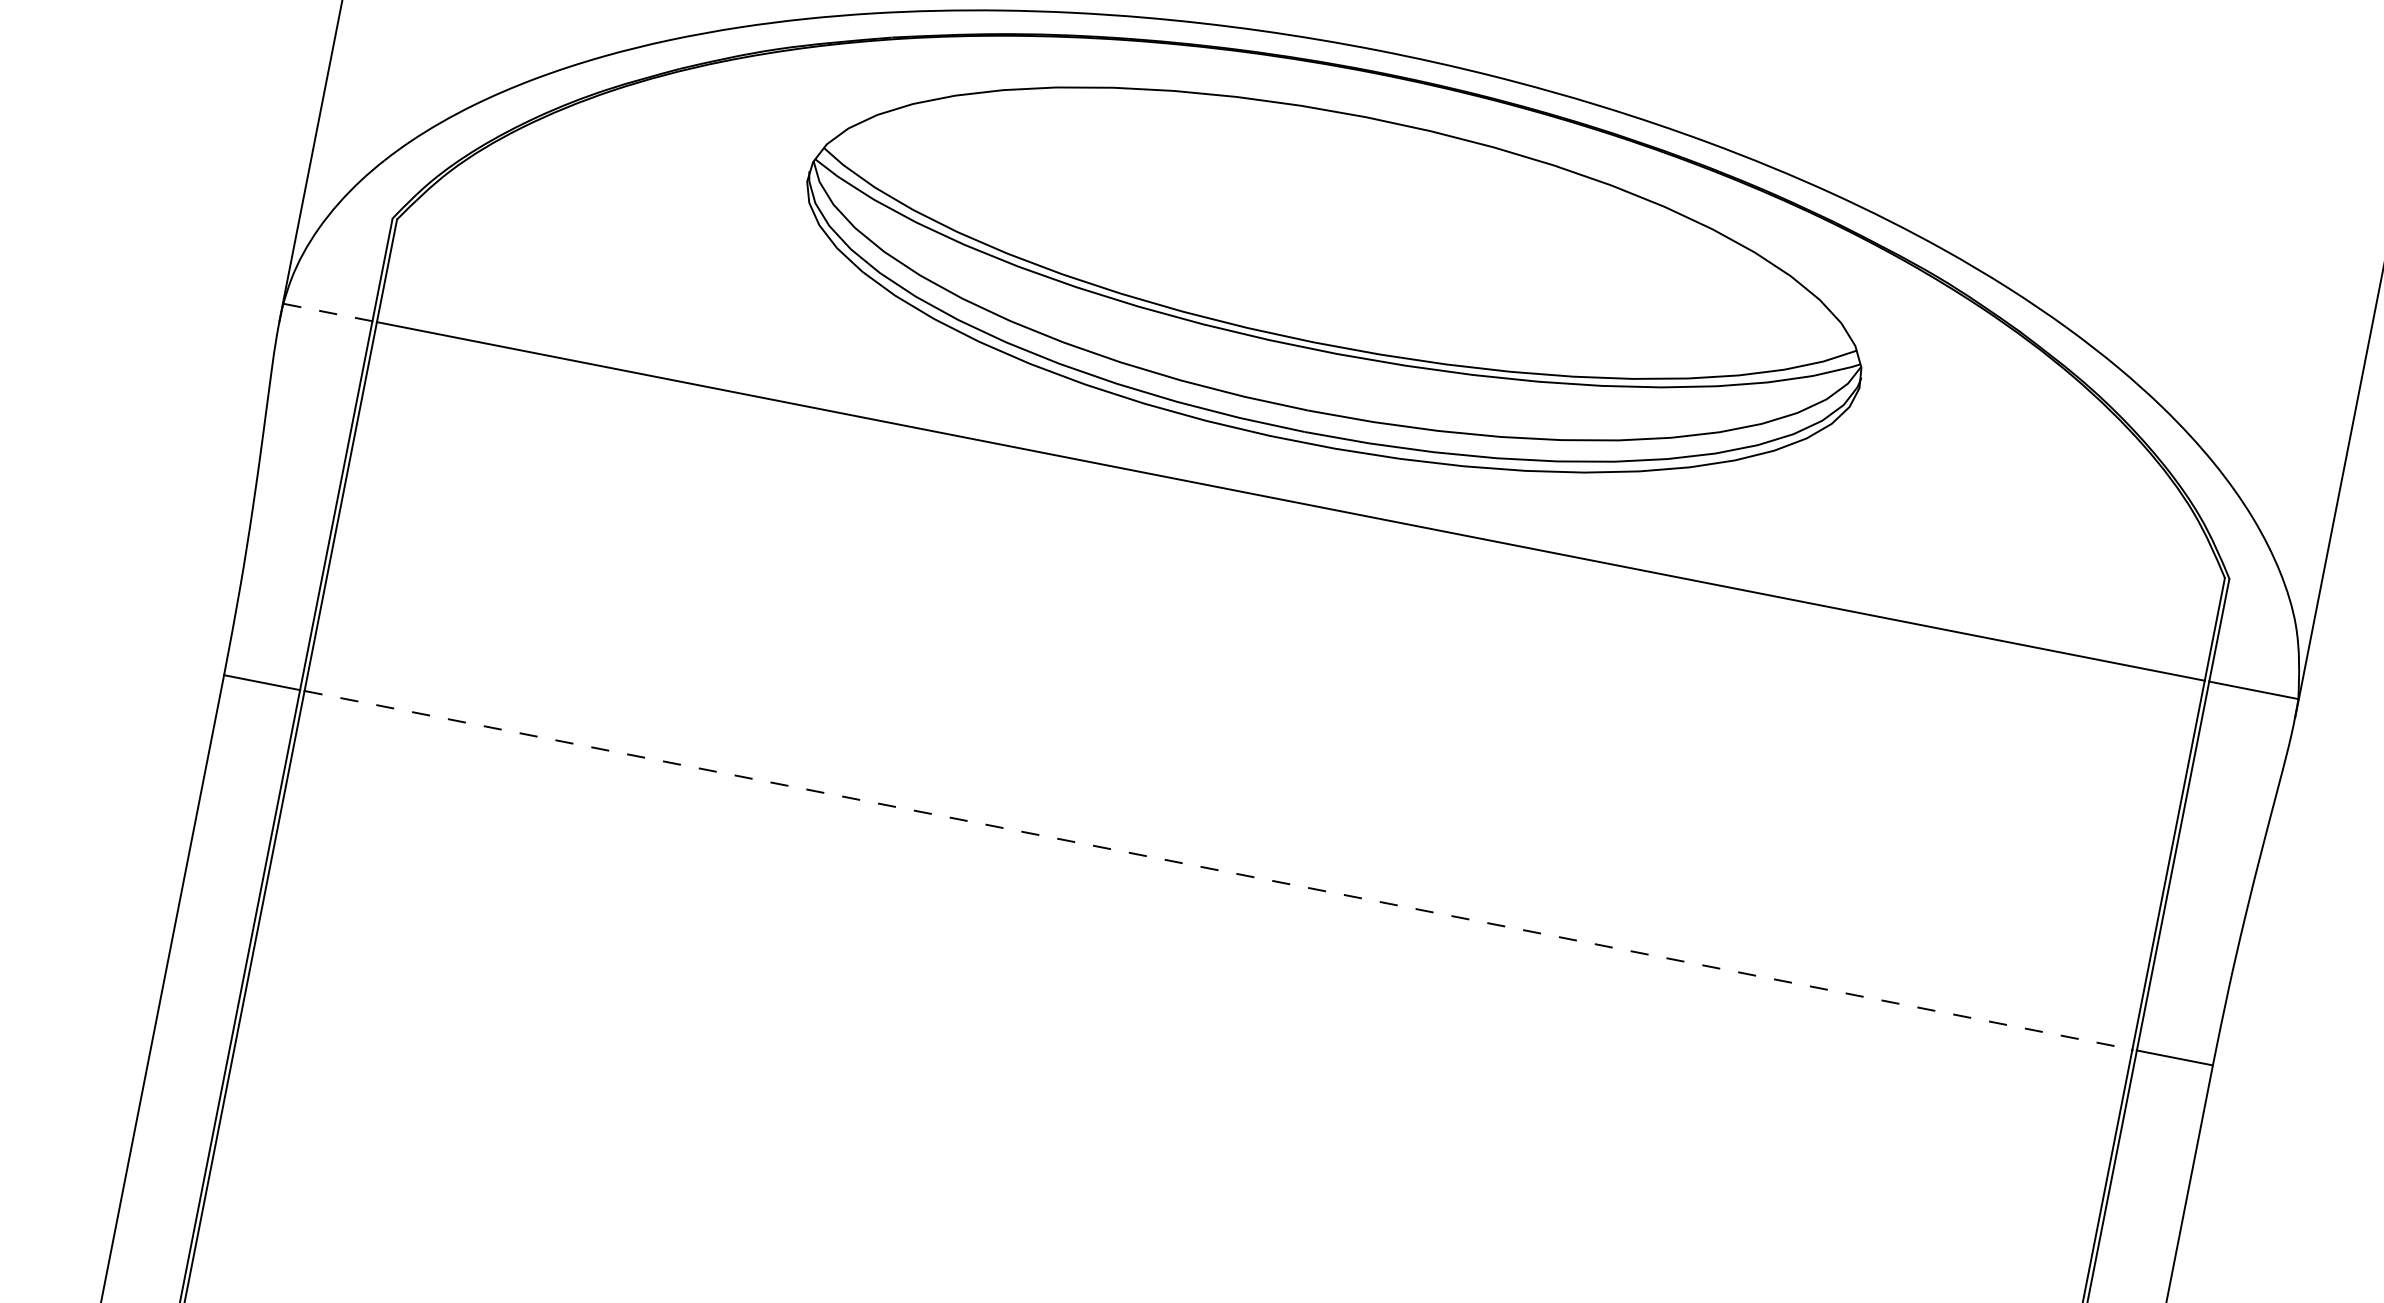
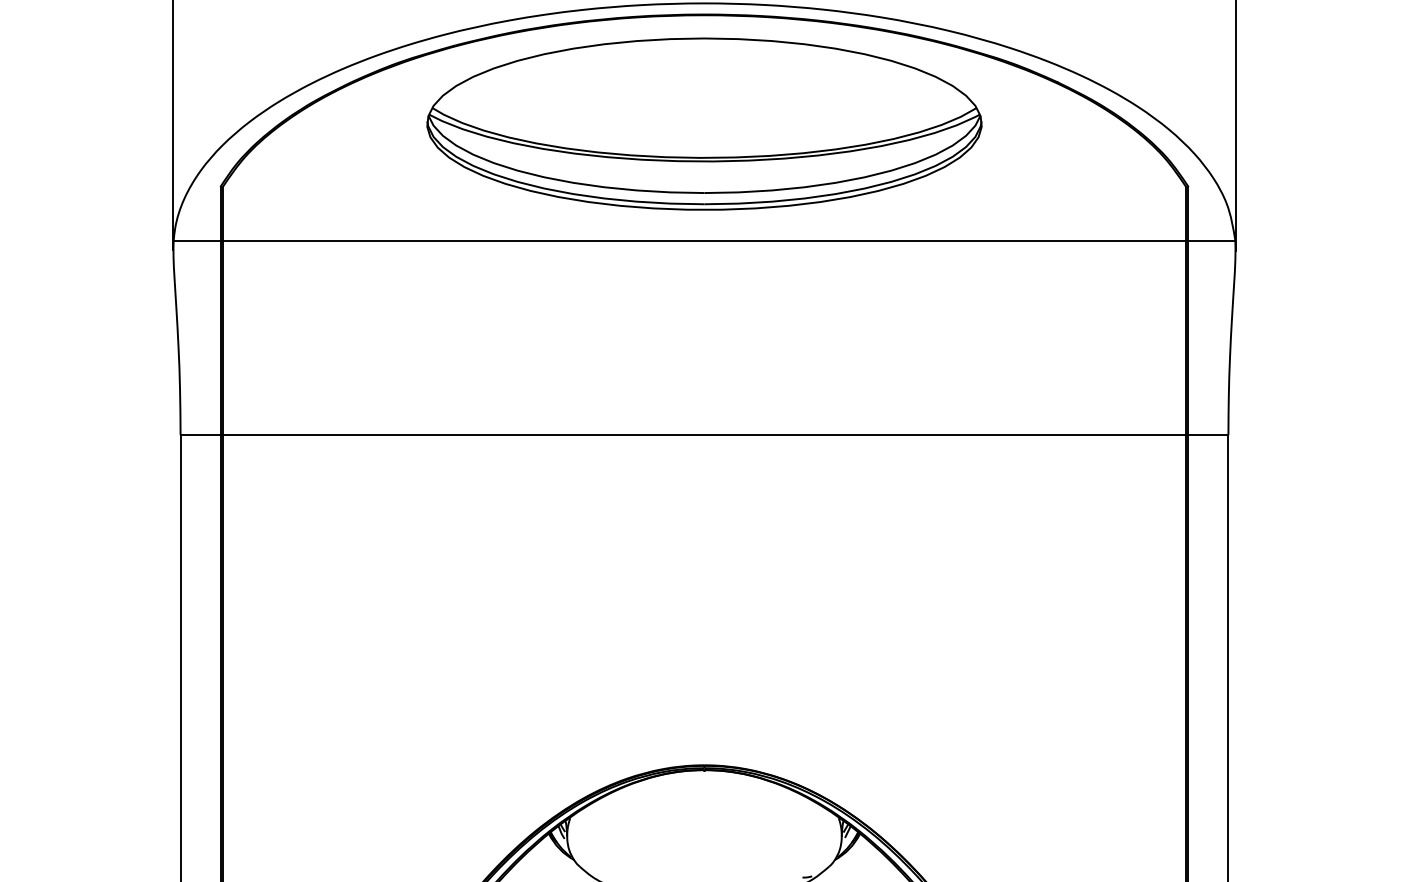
line: (328, 311) -> (197, 240), dashed -> solid
line: (1218, 870) -> (704, 435), dashed -> solid

